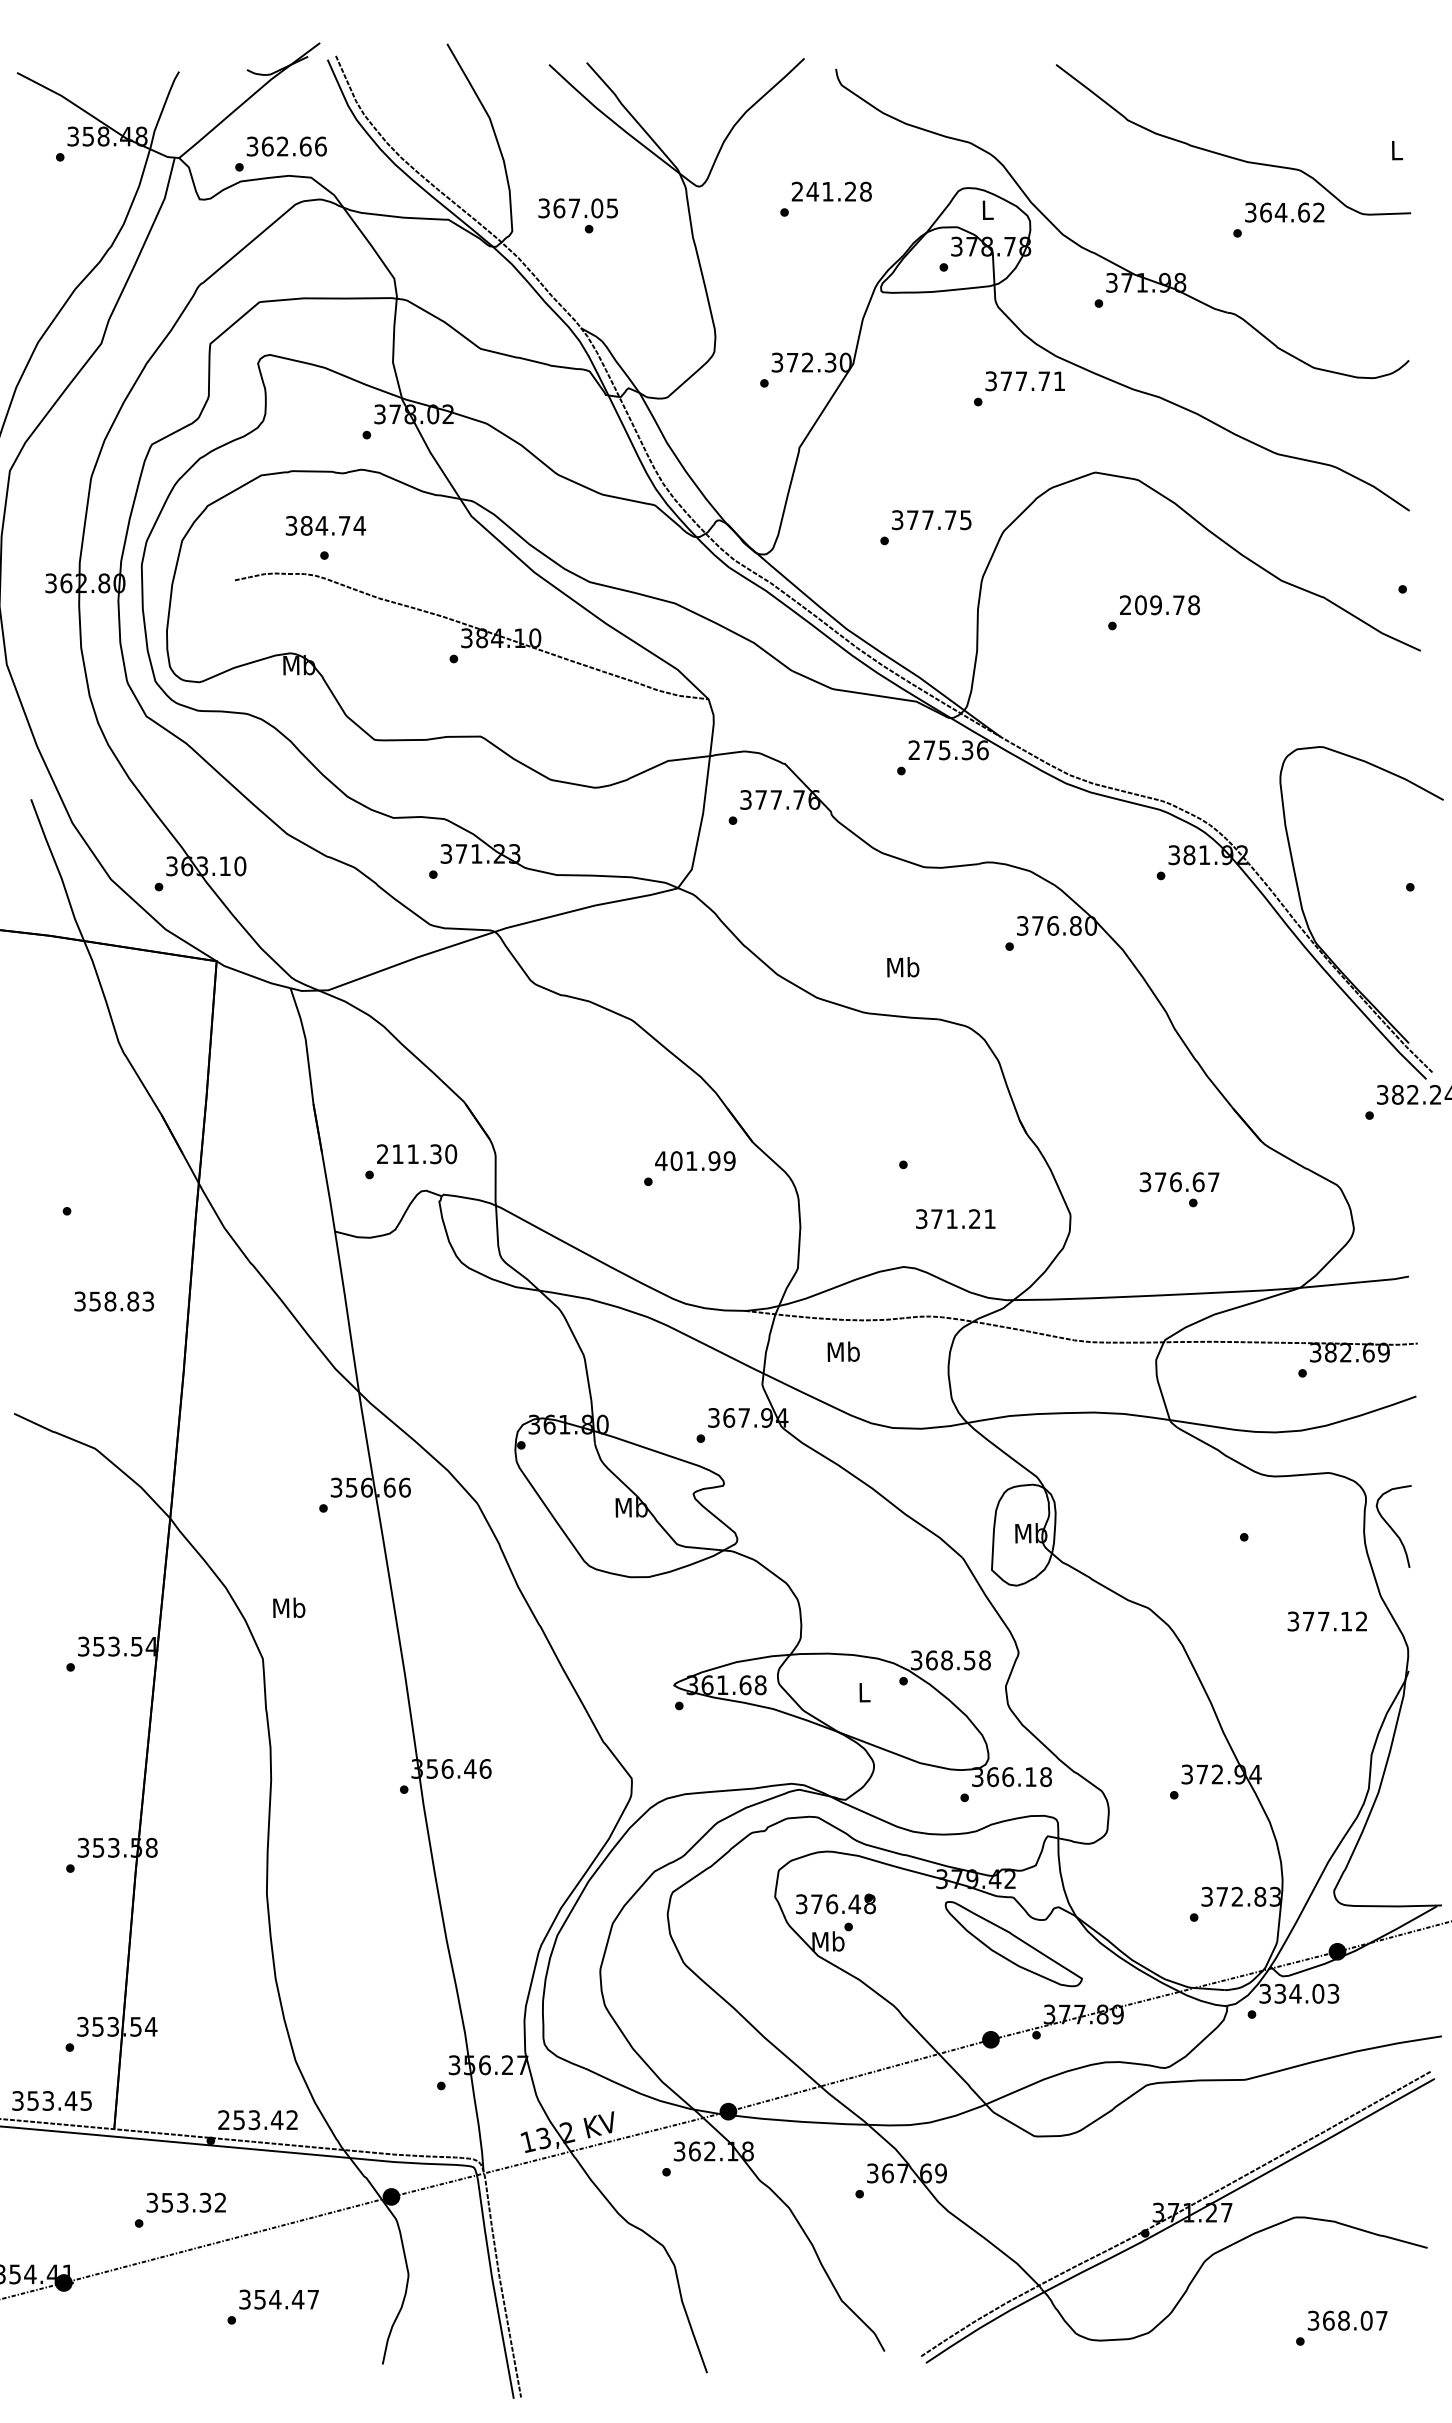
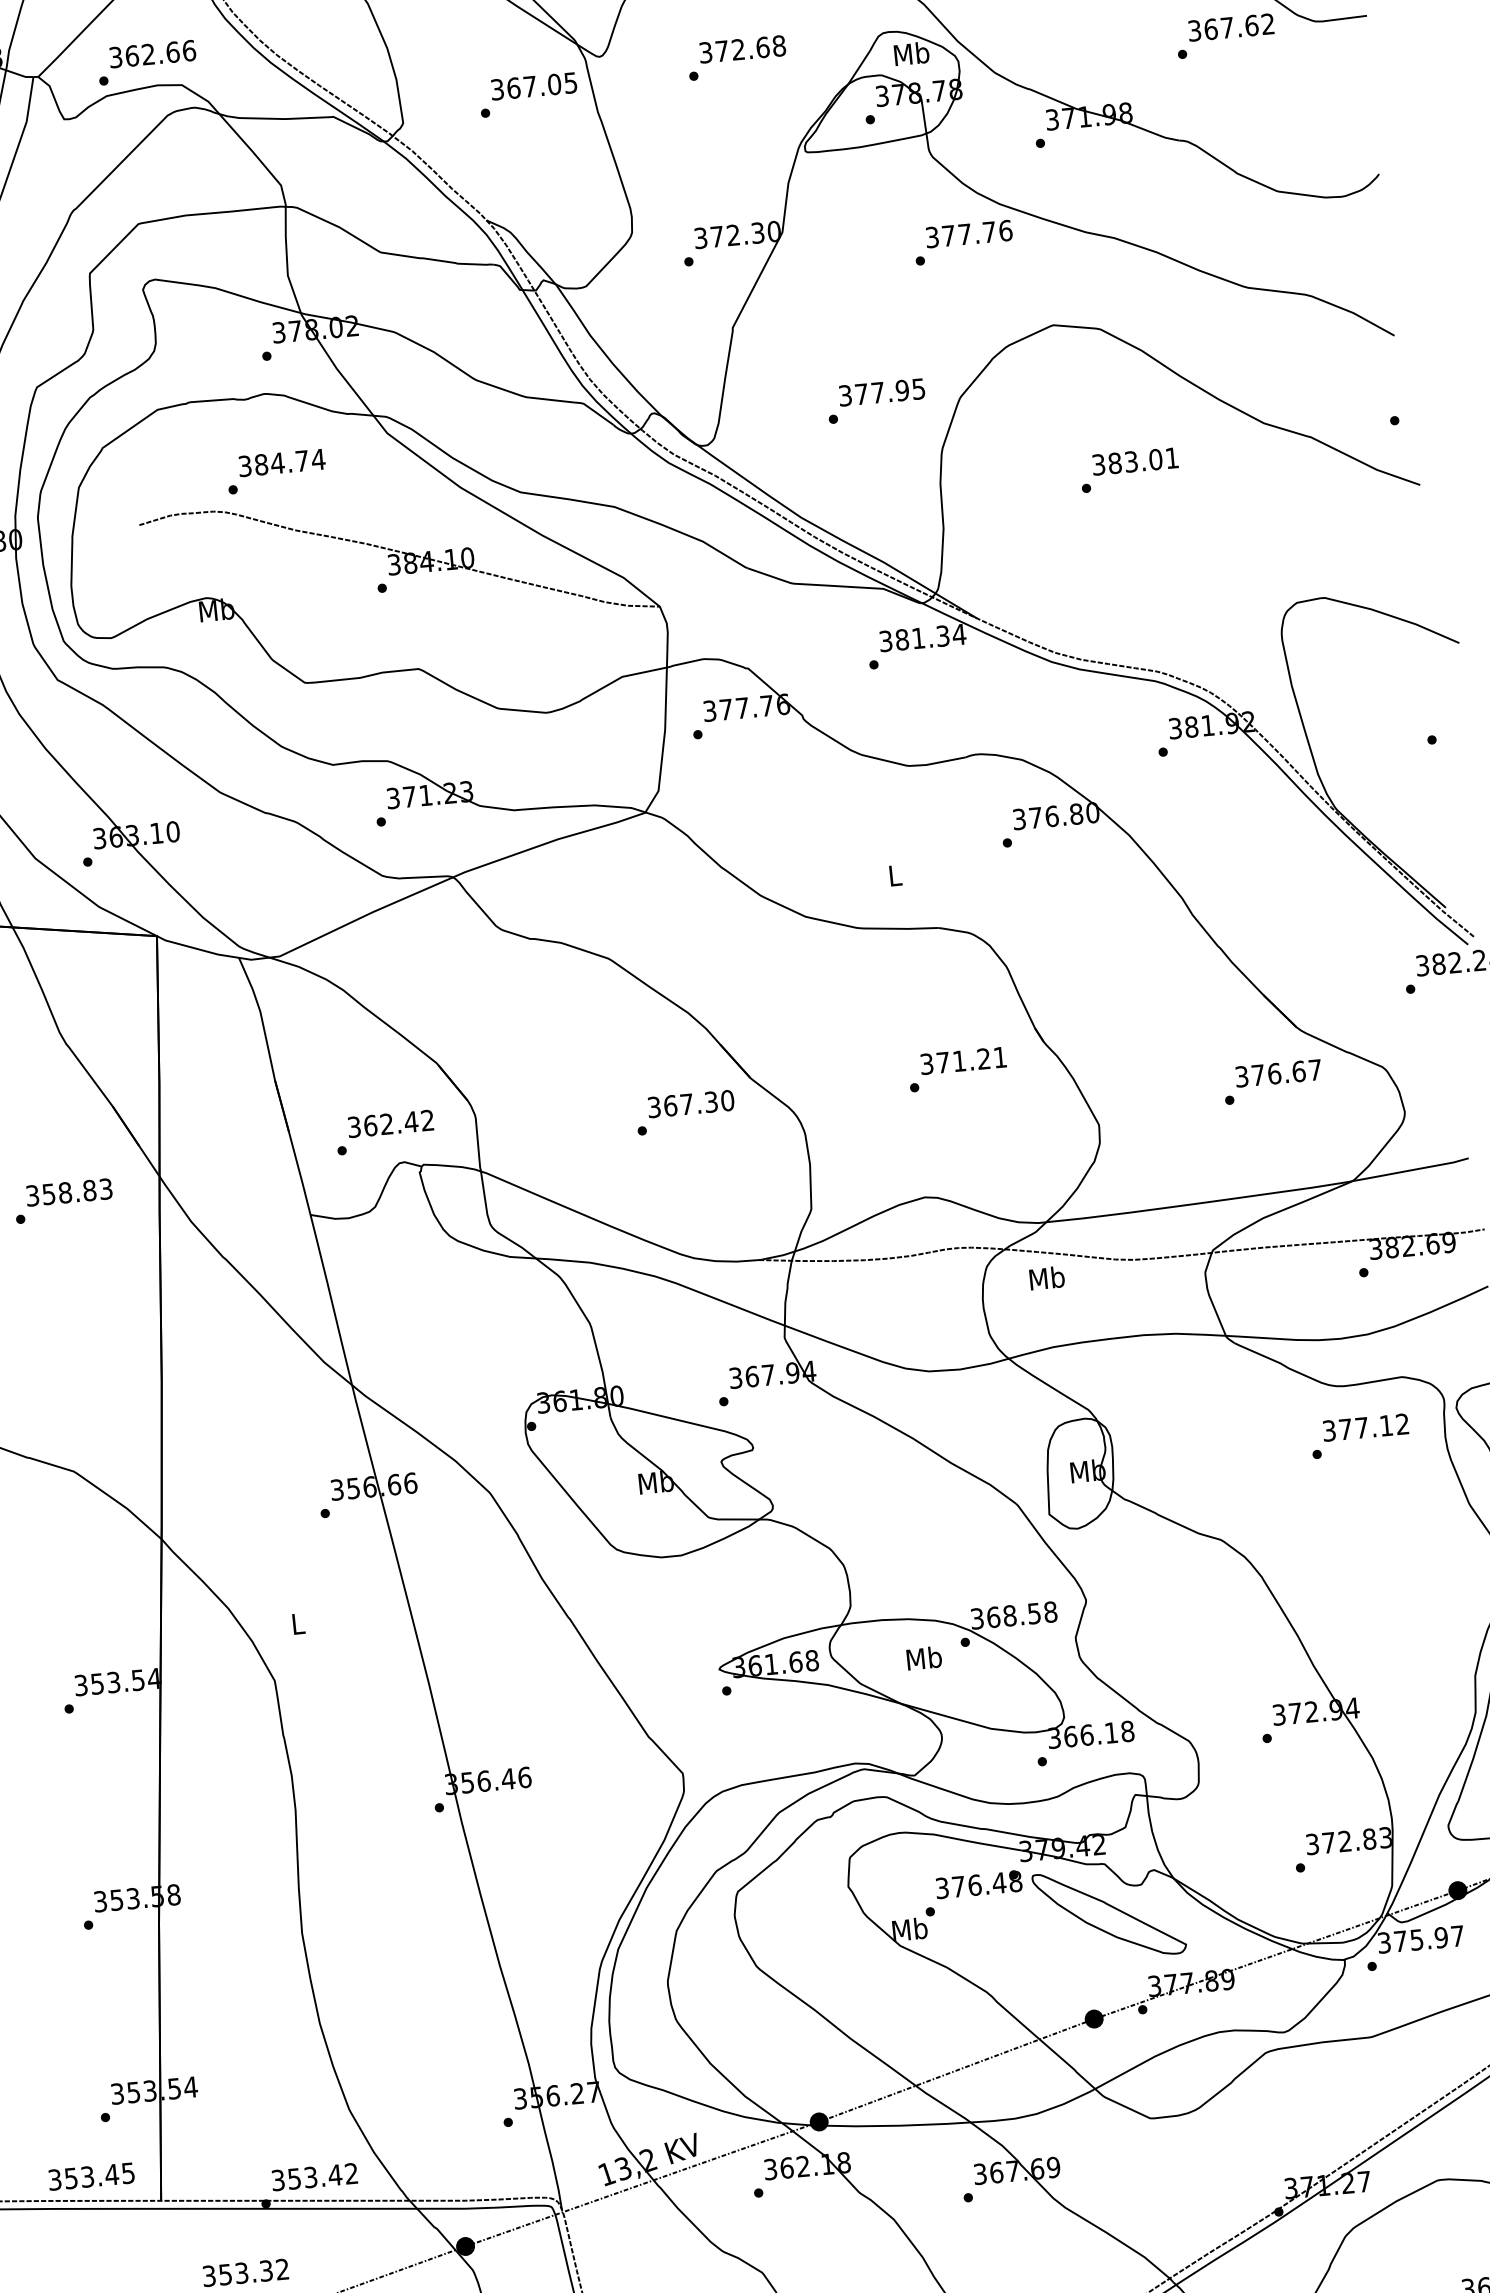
text: (824, 191) -> (734, 49), 241.28 -> 372.68
text: (577, 208) -> (533, 86), moved
text: (987, 209) -> (911, 53), L -> Mb
text: (1280, 212) -> (1226, 27), 364.62 -> 367.62
text: (1059, 381) -> (1005, 230), 377.71 -> 377.76
text: (950, 520) -> (902, 390), 377.75 -> 377.95
text: (325, 525) -> (281, 462), moved
text: (1159, 605) -> (1135, 461), 209.78 -> 383.01
text: (948, 750) -> (922, 638), 275.36 -> 381.34
text: (903, 967) -> (895, 875), Mb -> L
text: (417, 1154) -> (391, 1124), 211.30 -> 362.42
text: (695, 1161) -> (690, 1104), 401.99 -> 367.30
text: (1179, 1182) -> (1278, 1073), moved
text: (955, 1219) -> (963, 1061), moved
text: (114, 1301) -> (69, 1192), moved
text: (843, 1351) -> (1046, 1277), moved
text: (289, 1607) -> (298, 1623), Mb -> L
text: (1326, 1621) -> (1364, 1427), moved
text: (864, 1692) -> (924, 1658), L -> Mb
text: (835, 1903) -> (978, 1884), moved
text: (1306, 1993) -> (1428, 1938), 334.03 -> 375.97
text: (223, 2120) -> (277, 2180), 253.42 -> 353.42

